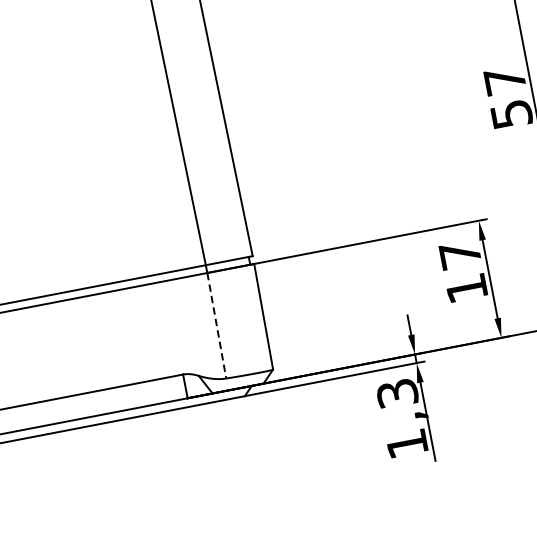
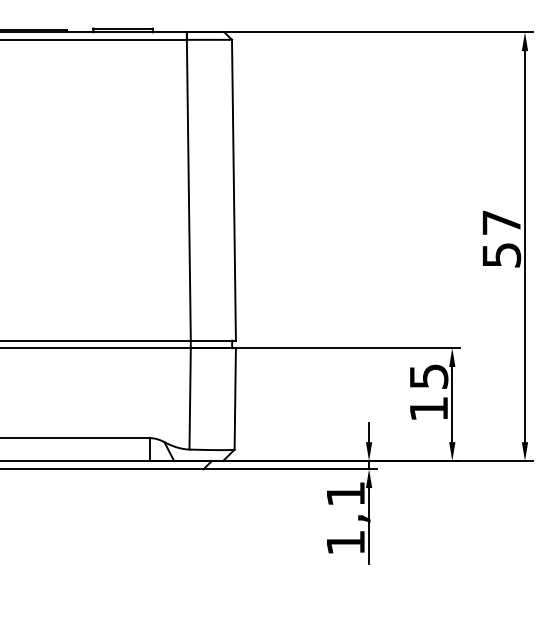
text: (460, 254) -> (429, 376), 17 -> 15
line: (217, 325) -> (190, 398), dashed -> solid
text: (397, 394) -> (345, 494), 1,3 -> 1,1

